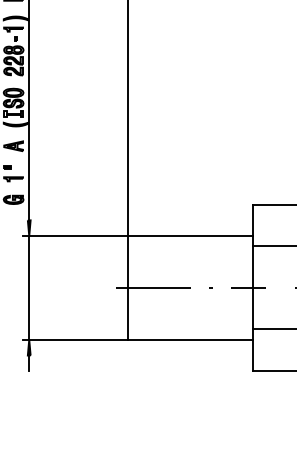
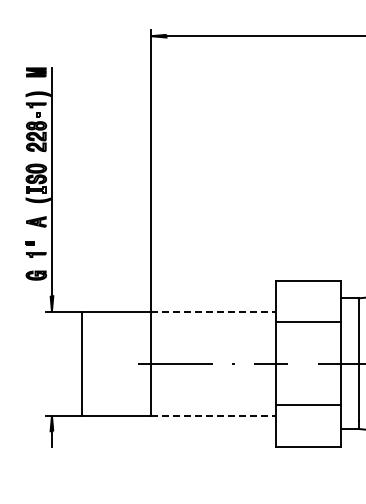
line: (190, 235) -> (213, 311), solid -> dashed
line: (28, 287) -> (81, 363), moved
line: (190, 339) -> (213, 415), solid -> dashed

